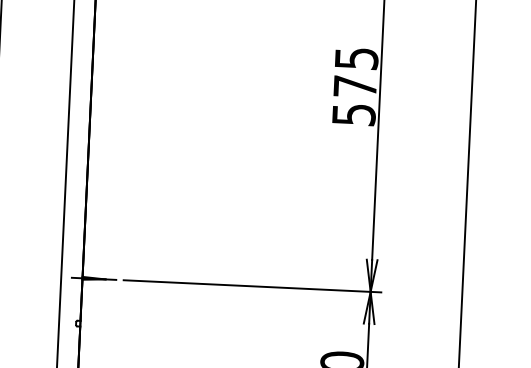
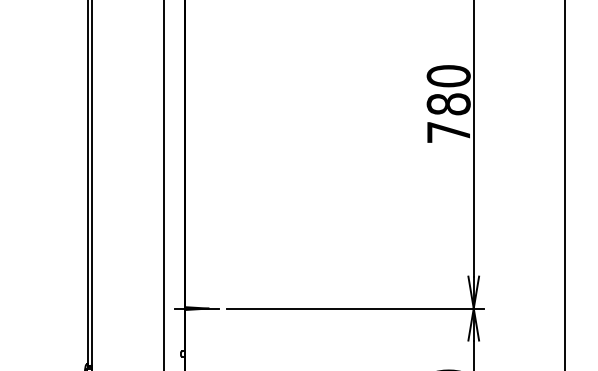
text: (355, 85) -> (448, 103), 575 -> 780

